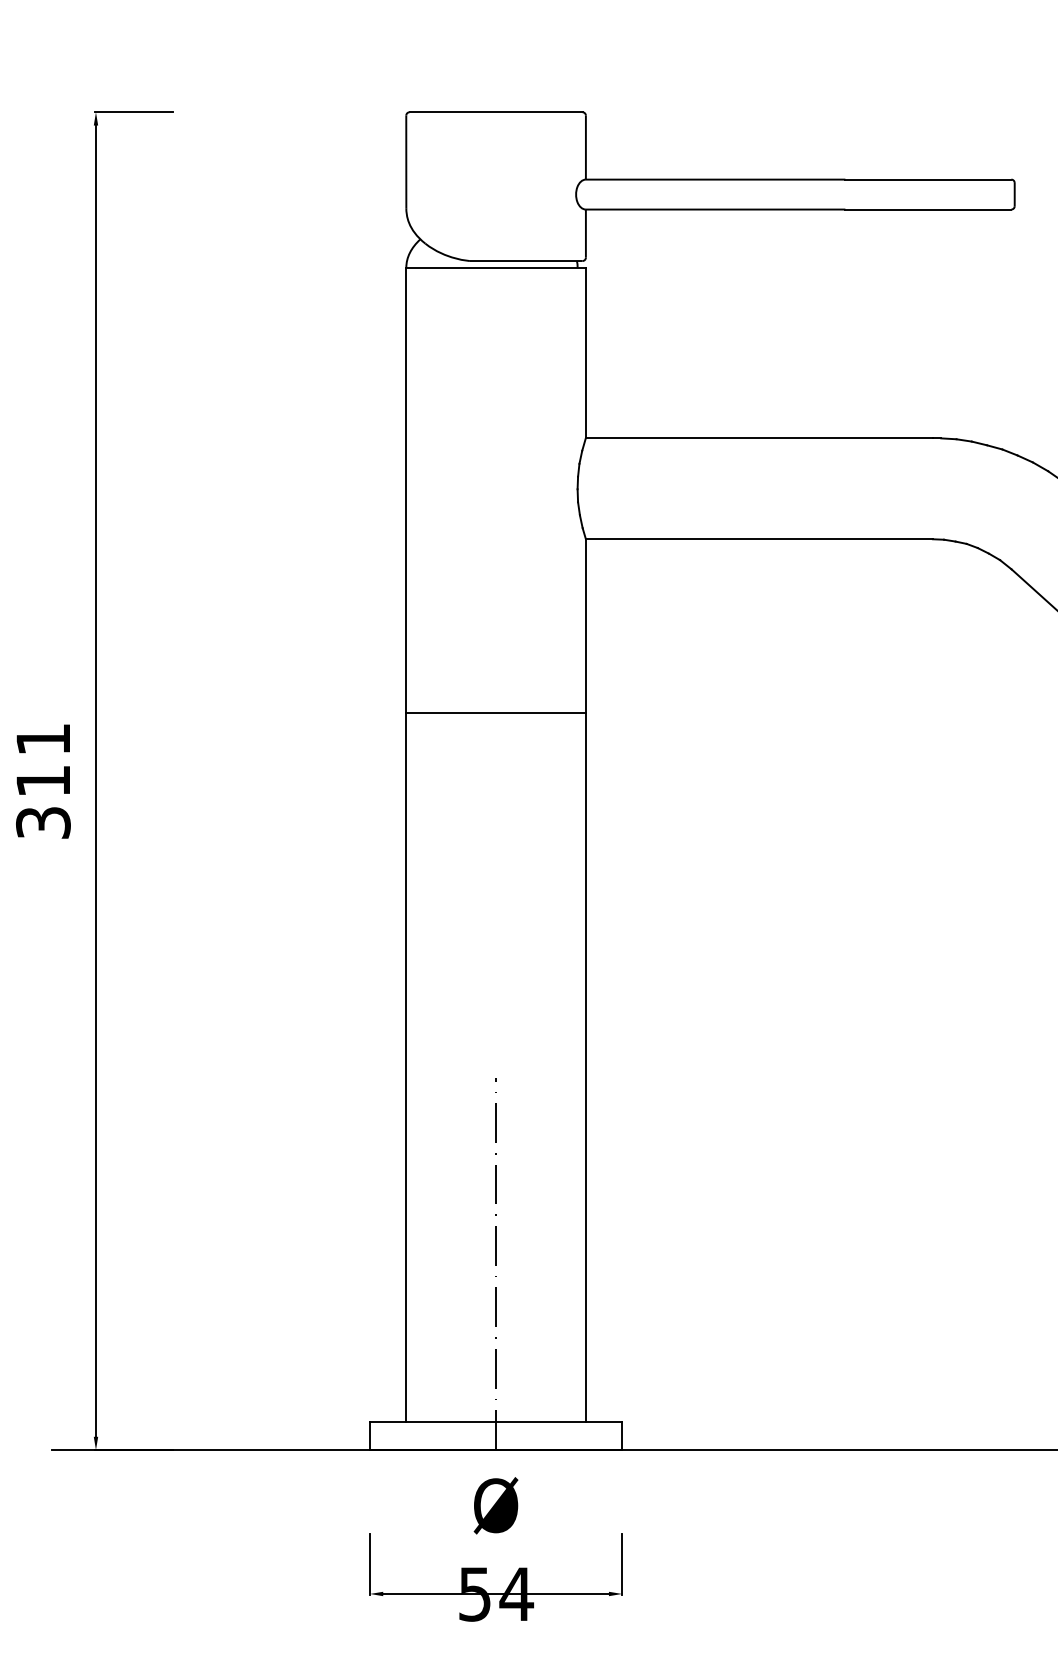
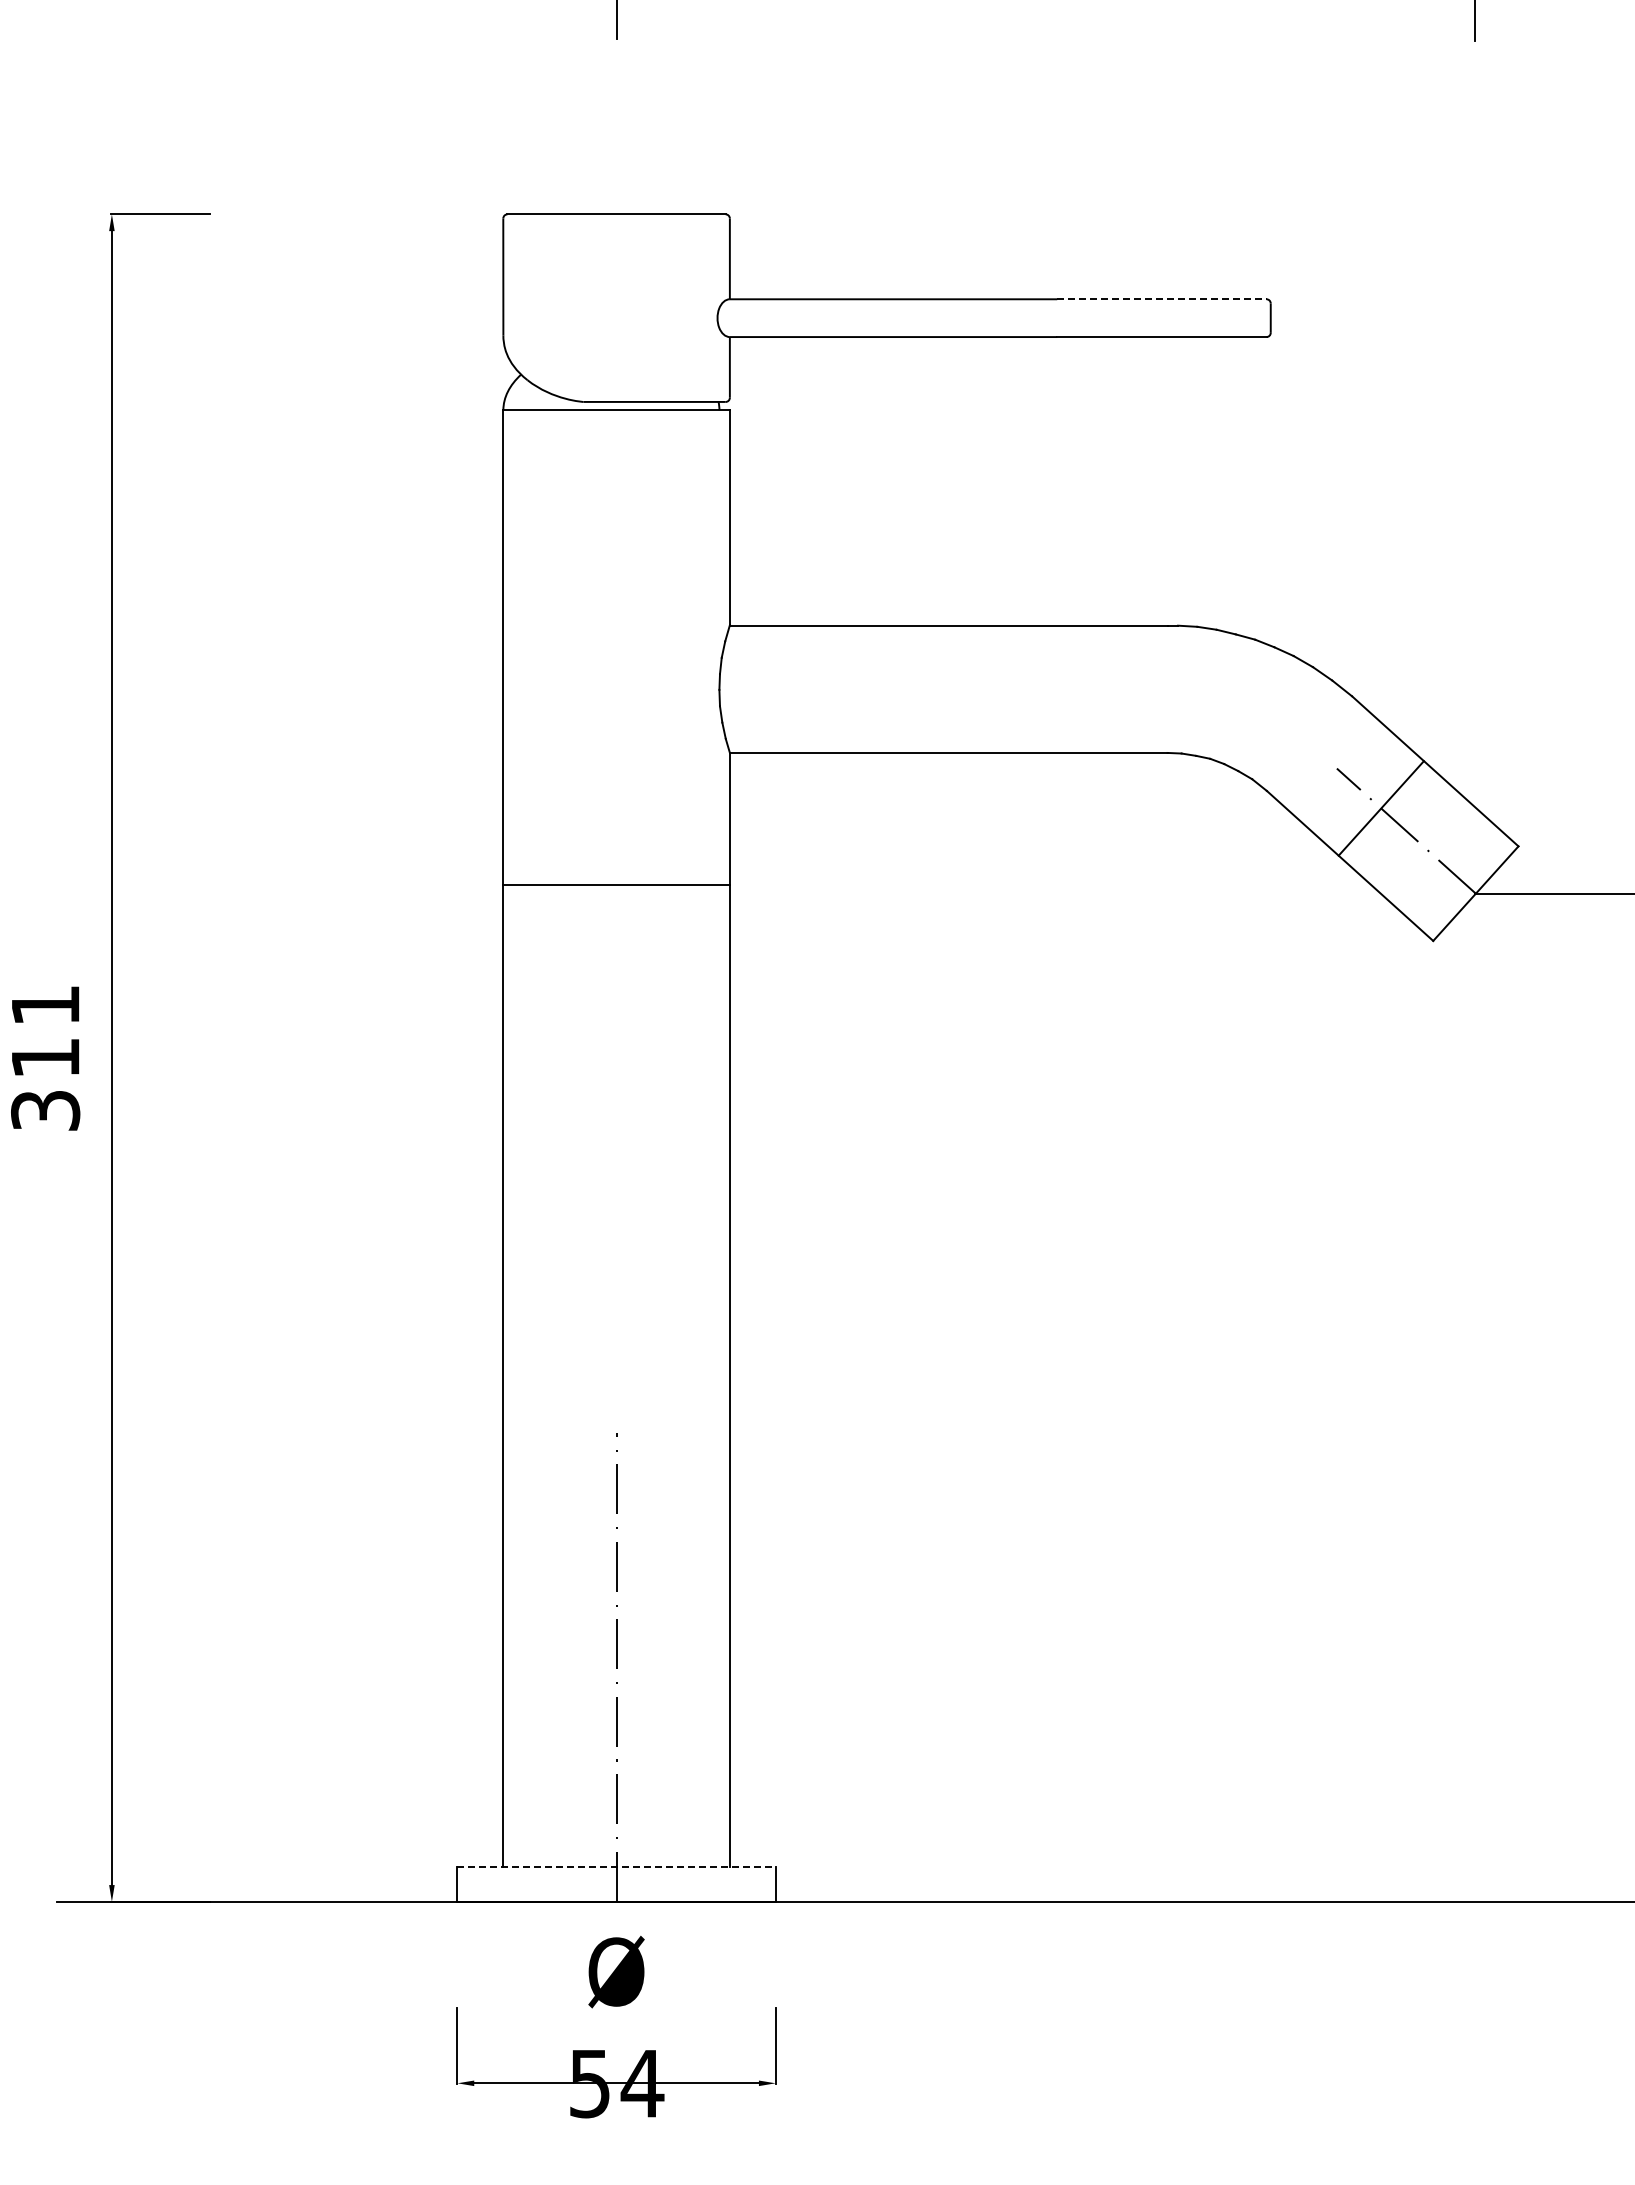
line: (928, 179) -> (1161, 299), solid -> dashed
line: (496, 713) -> (616, 884), moved
line: (496, 1422) -> (617, 1866), solid -> dashed

